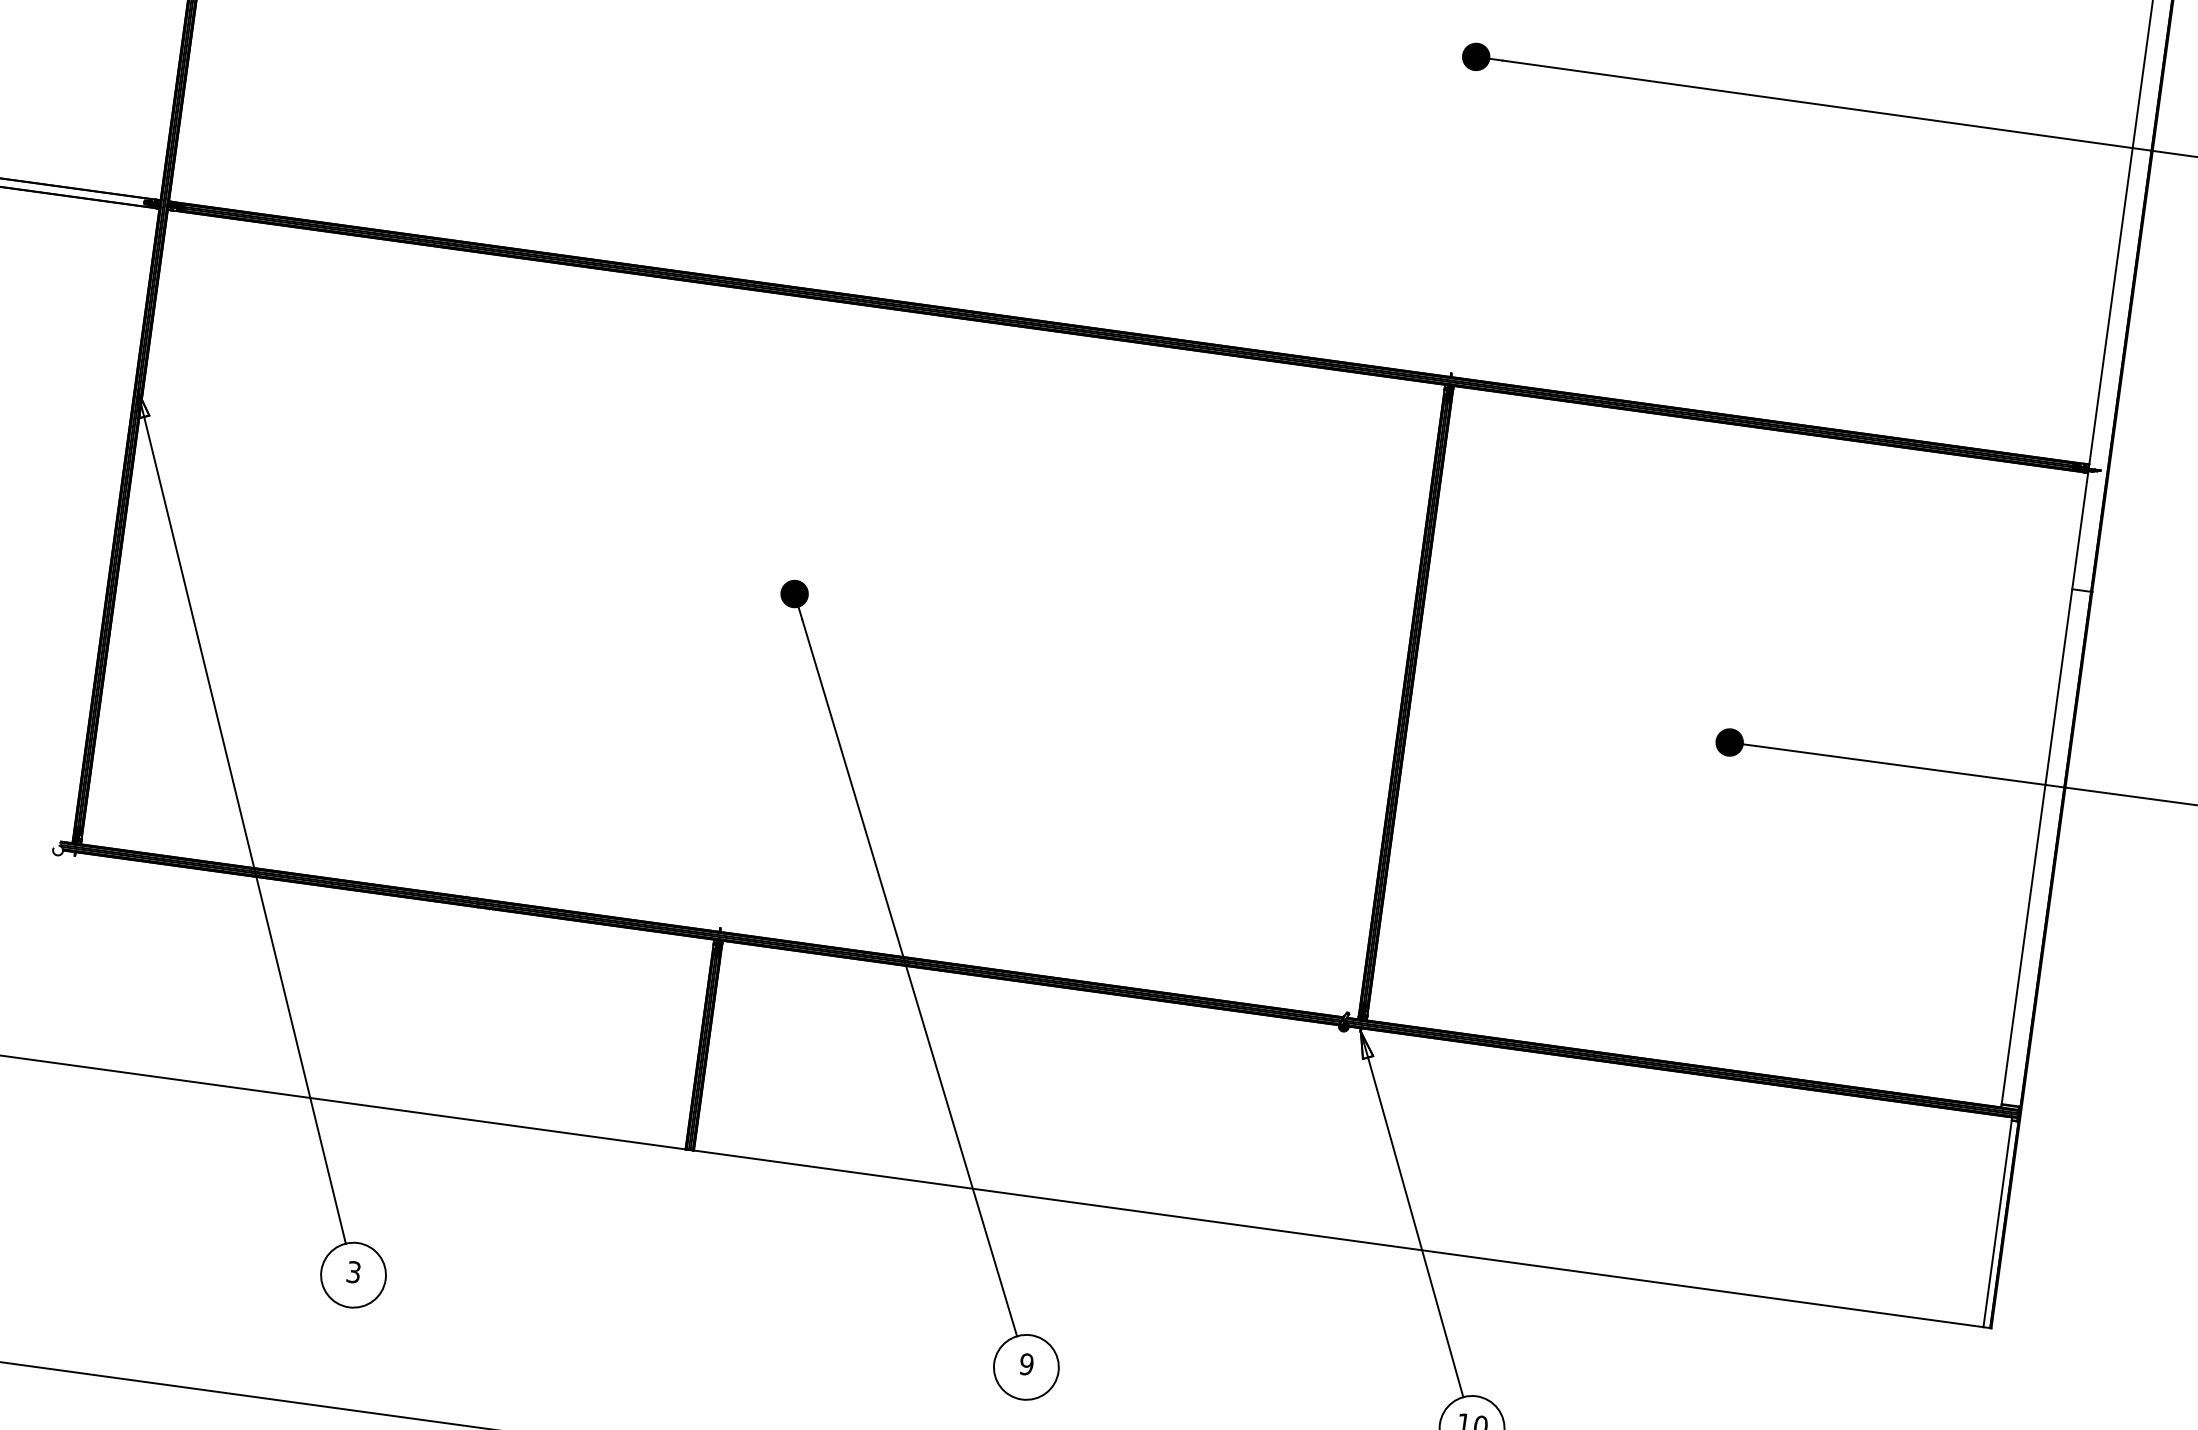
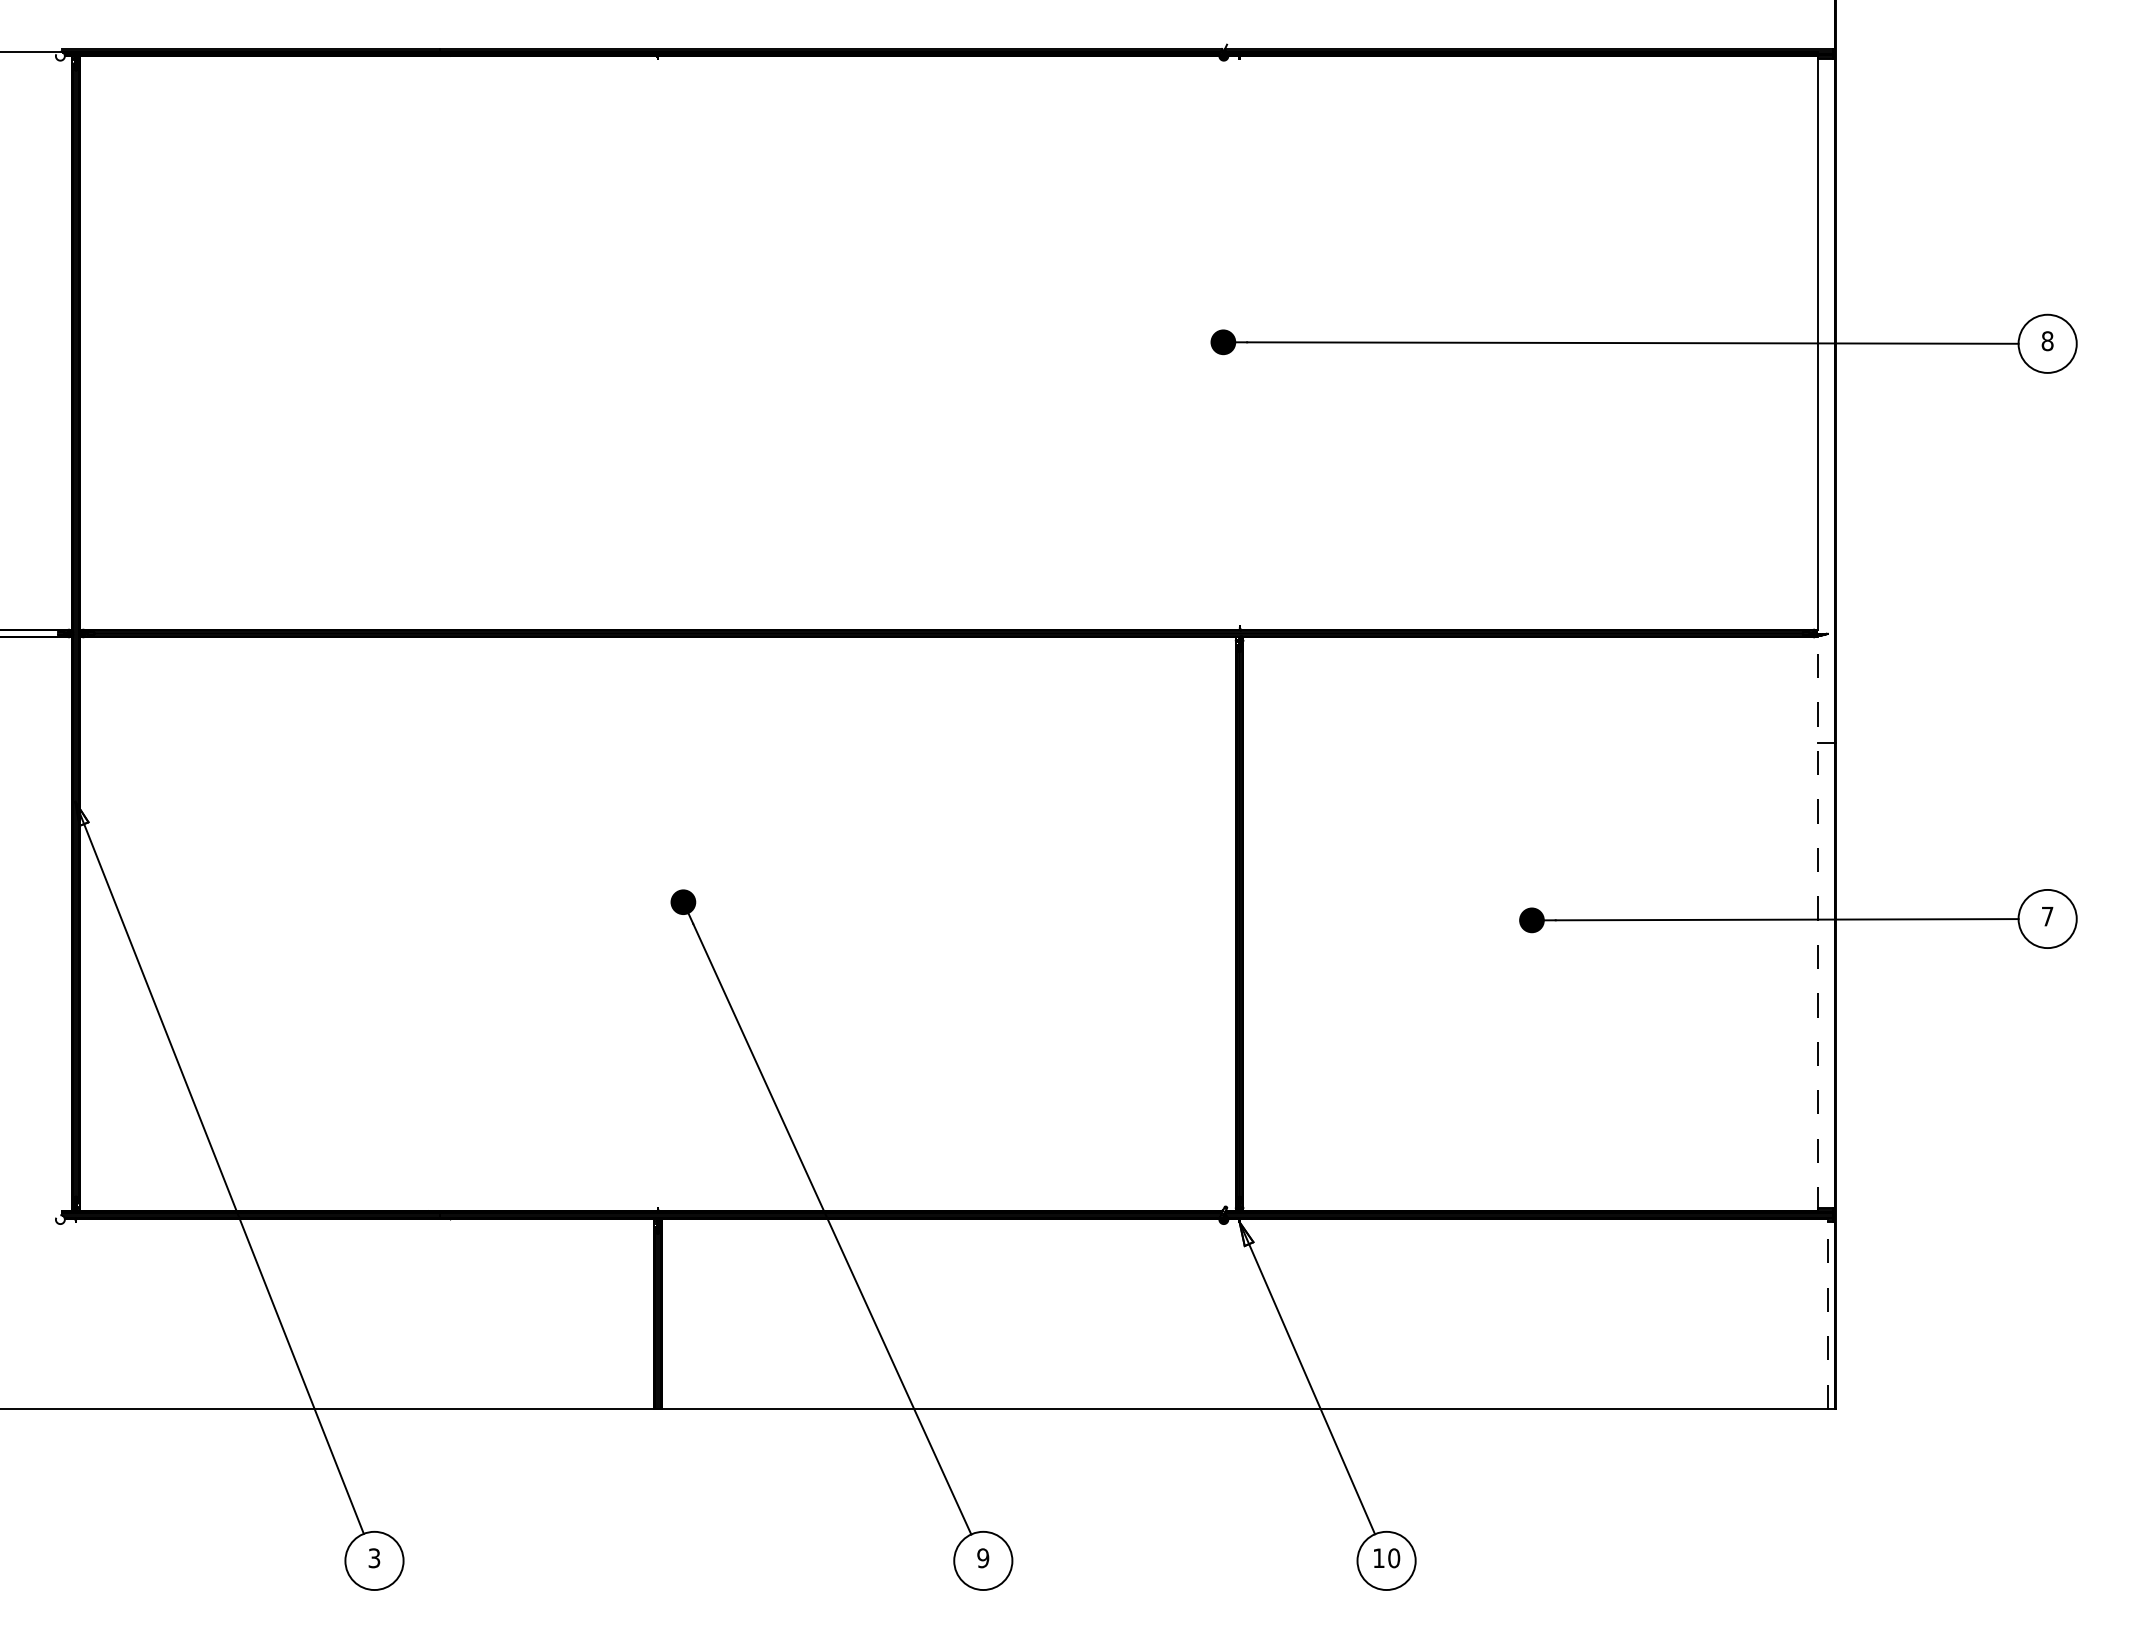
line: (2044, 789) -> (1817, 923), solid -> dashed
line: (1997, 1221) -> (1828, 1313), solid -> dashed

